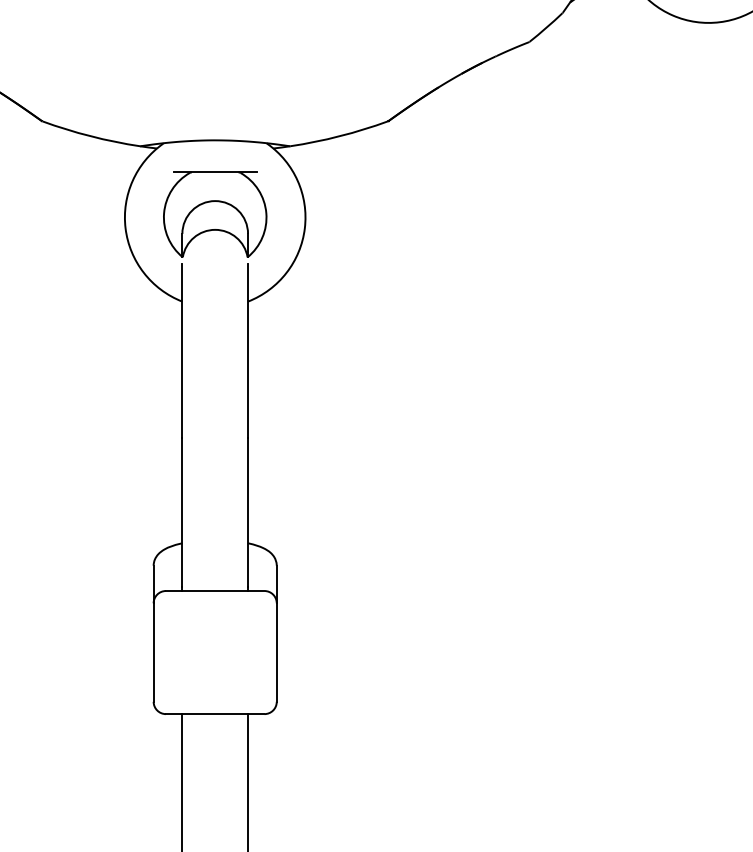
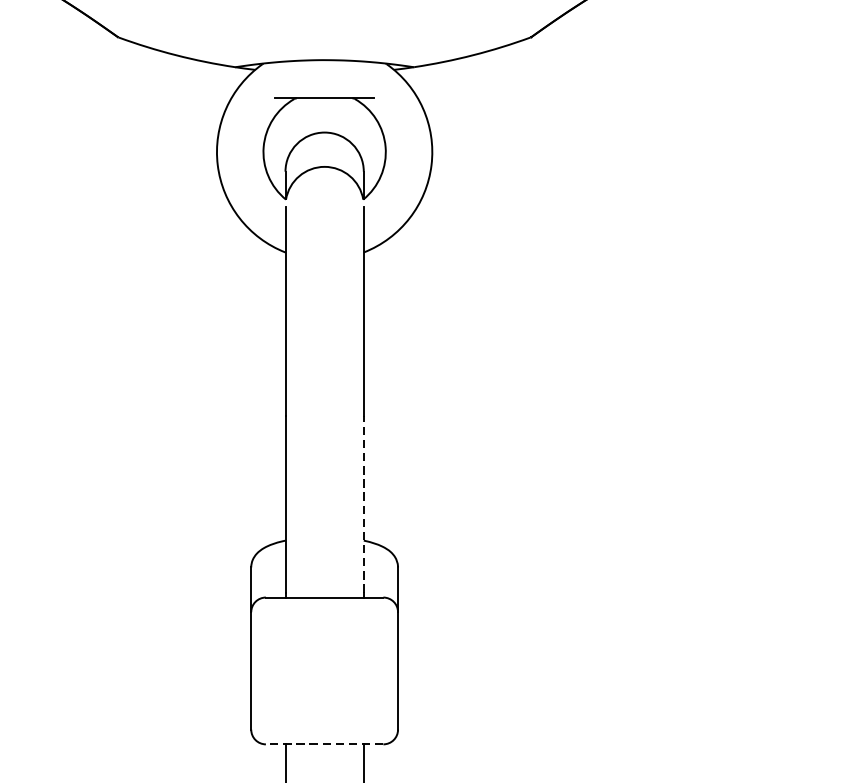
line: (248, 512) -> (364, 503), solid -> dashed
line: (214, 714) -> (323, 744), solid -> dashed

